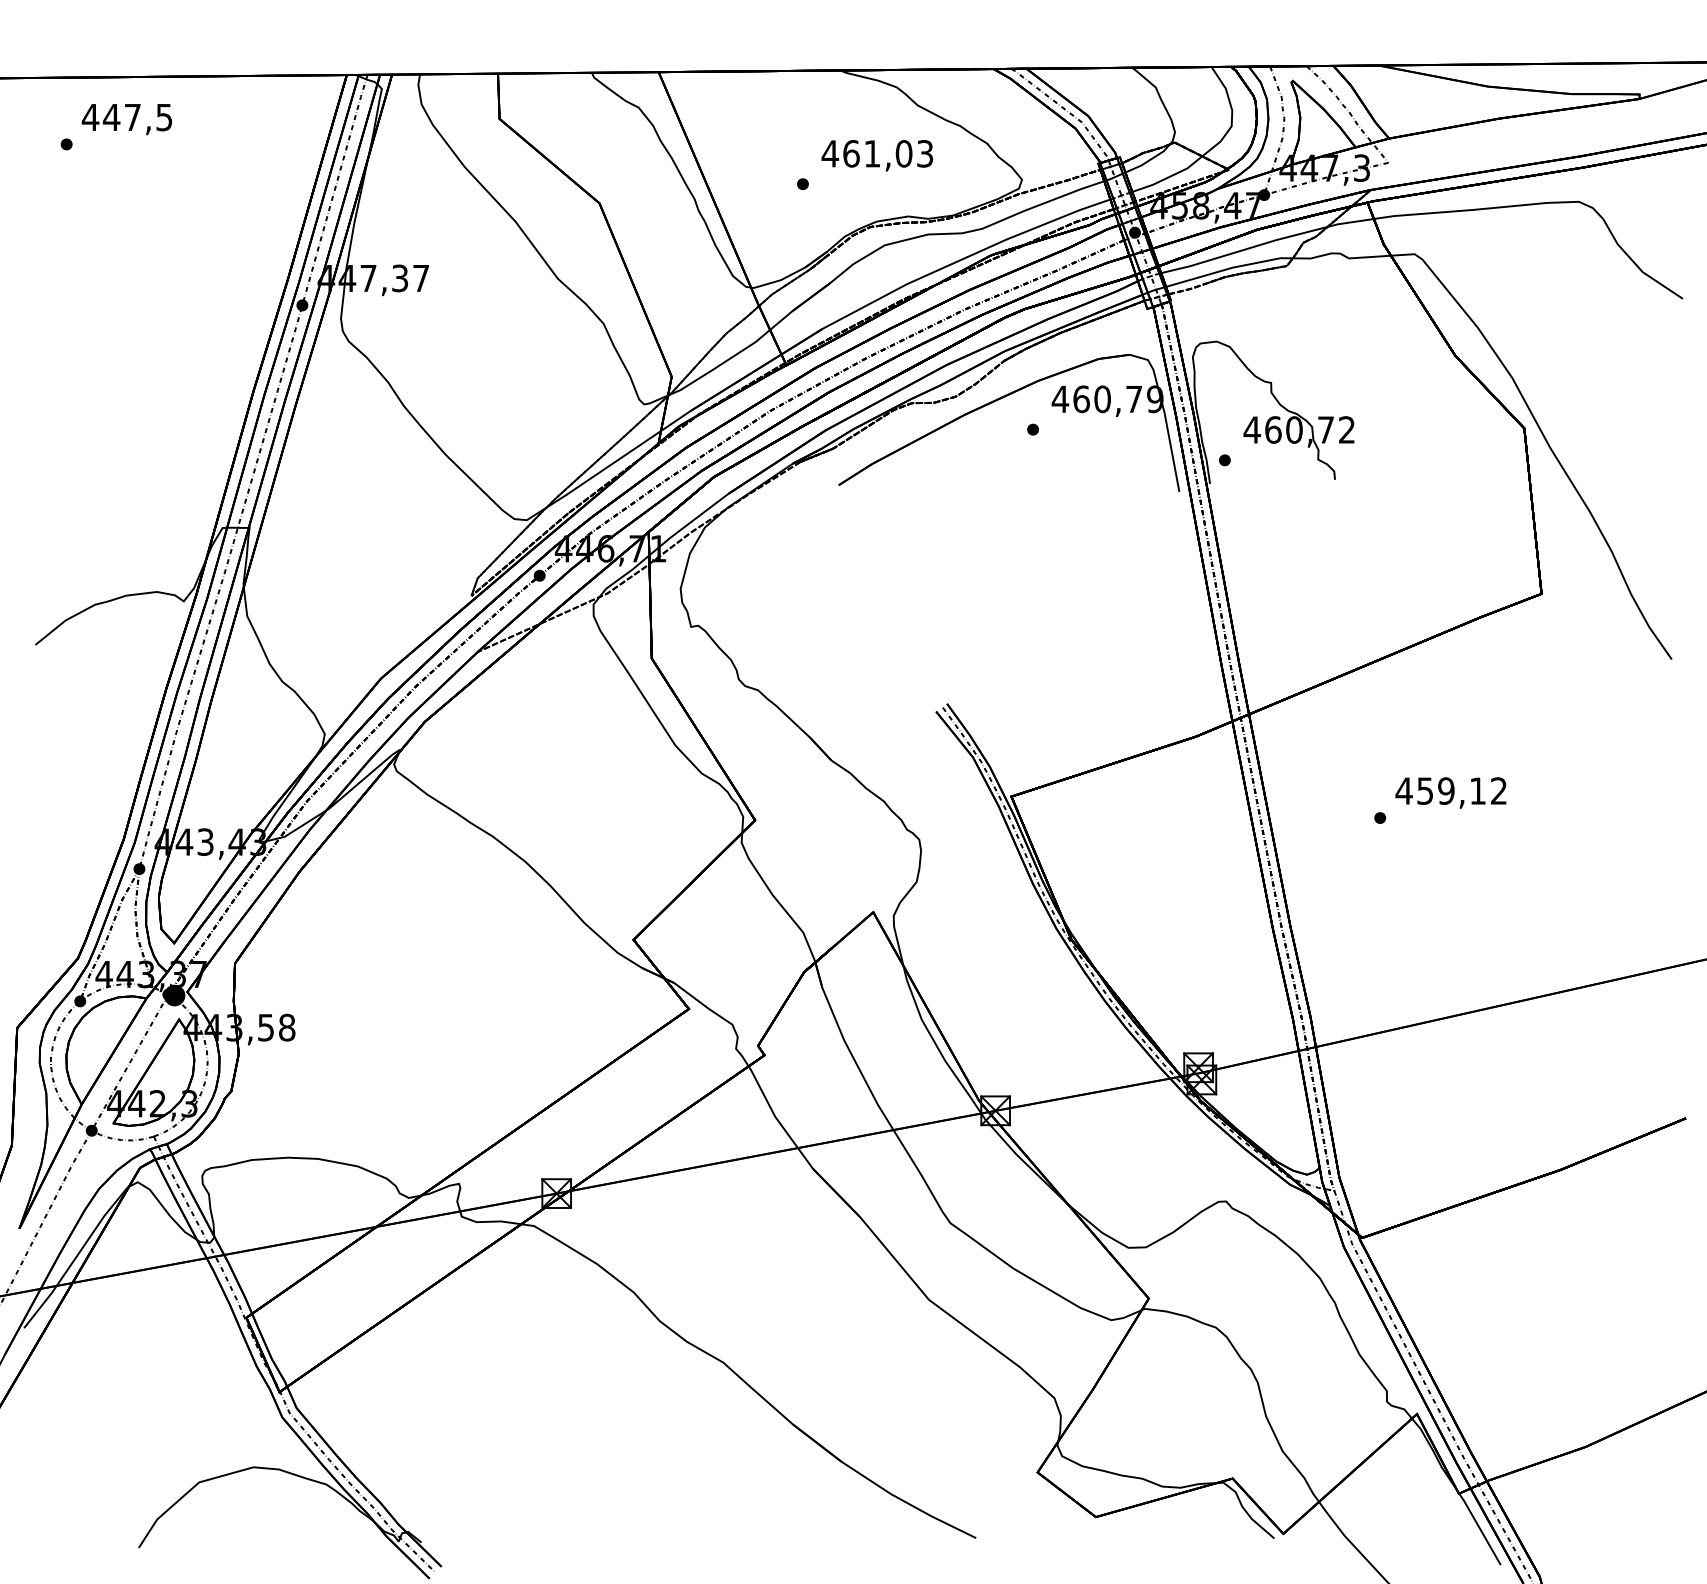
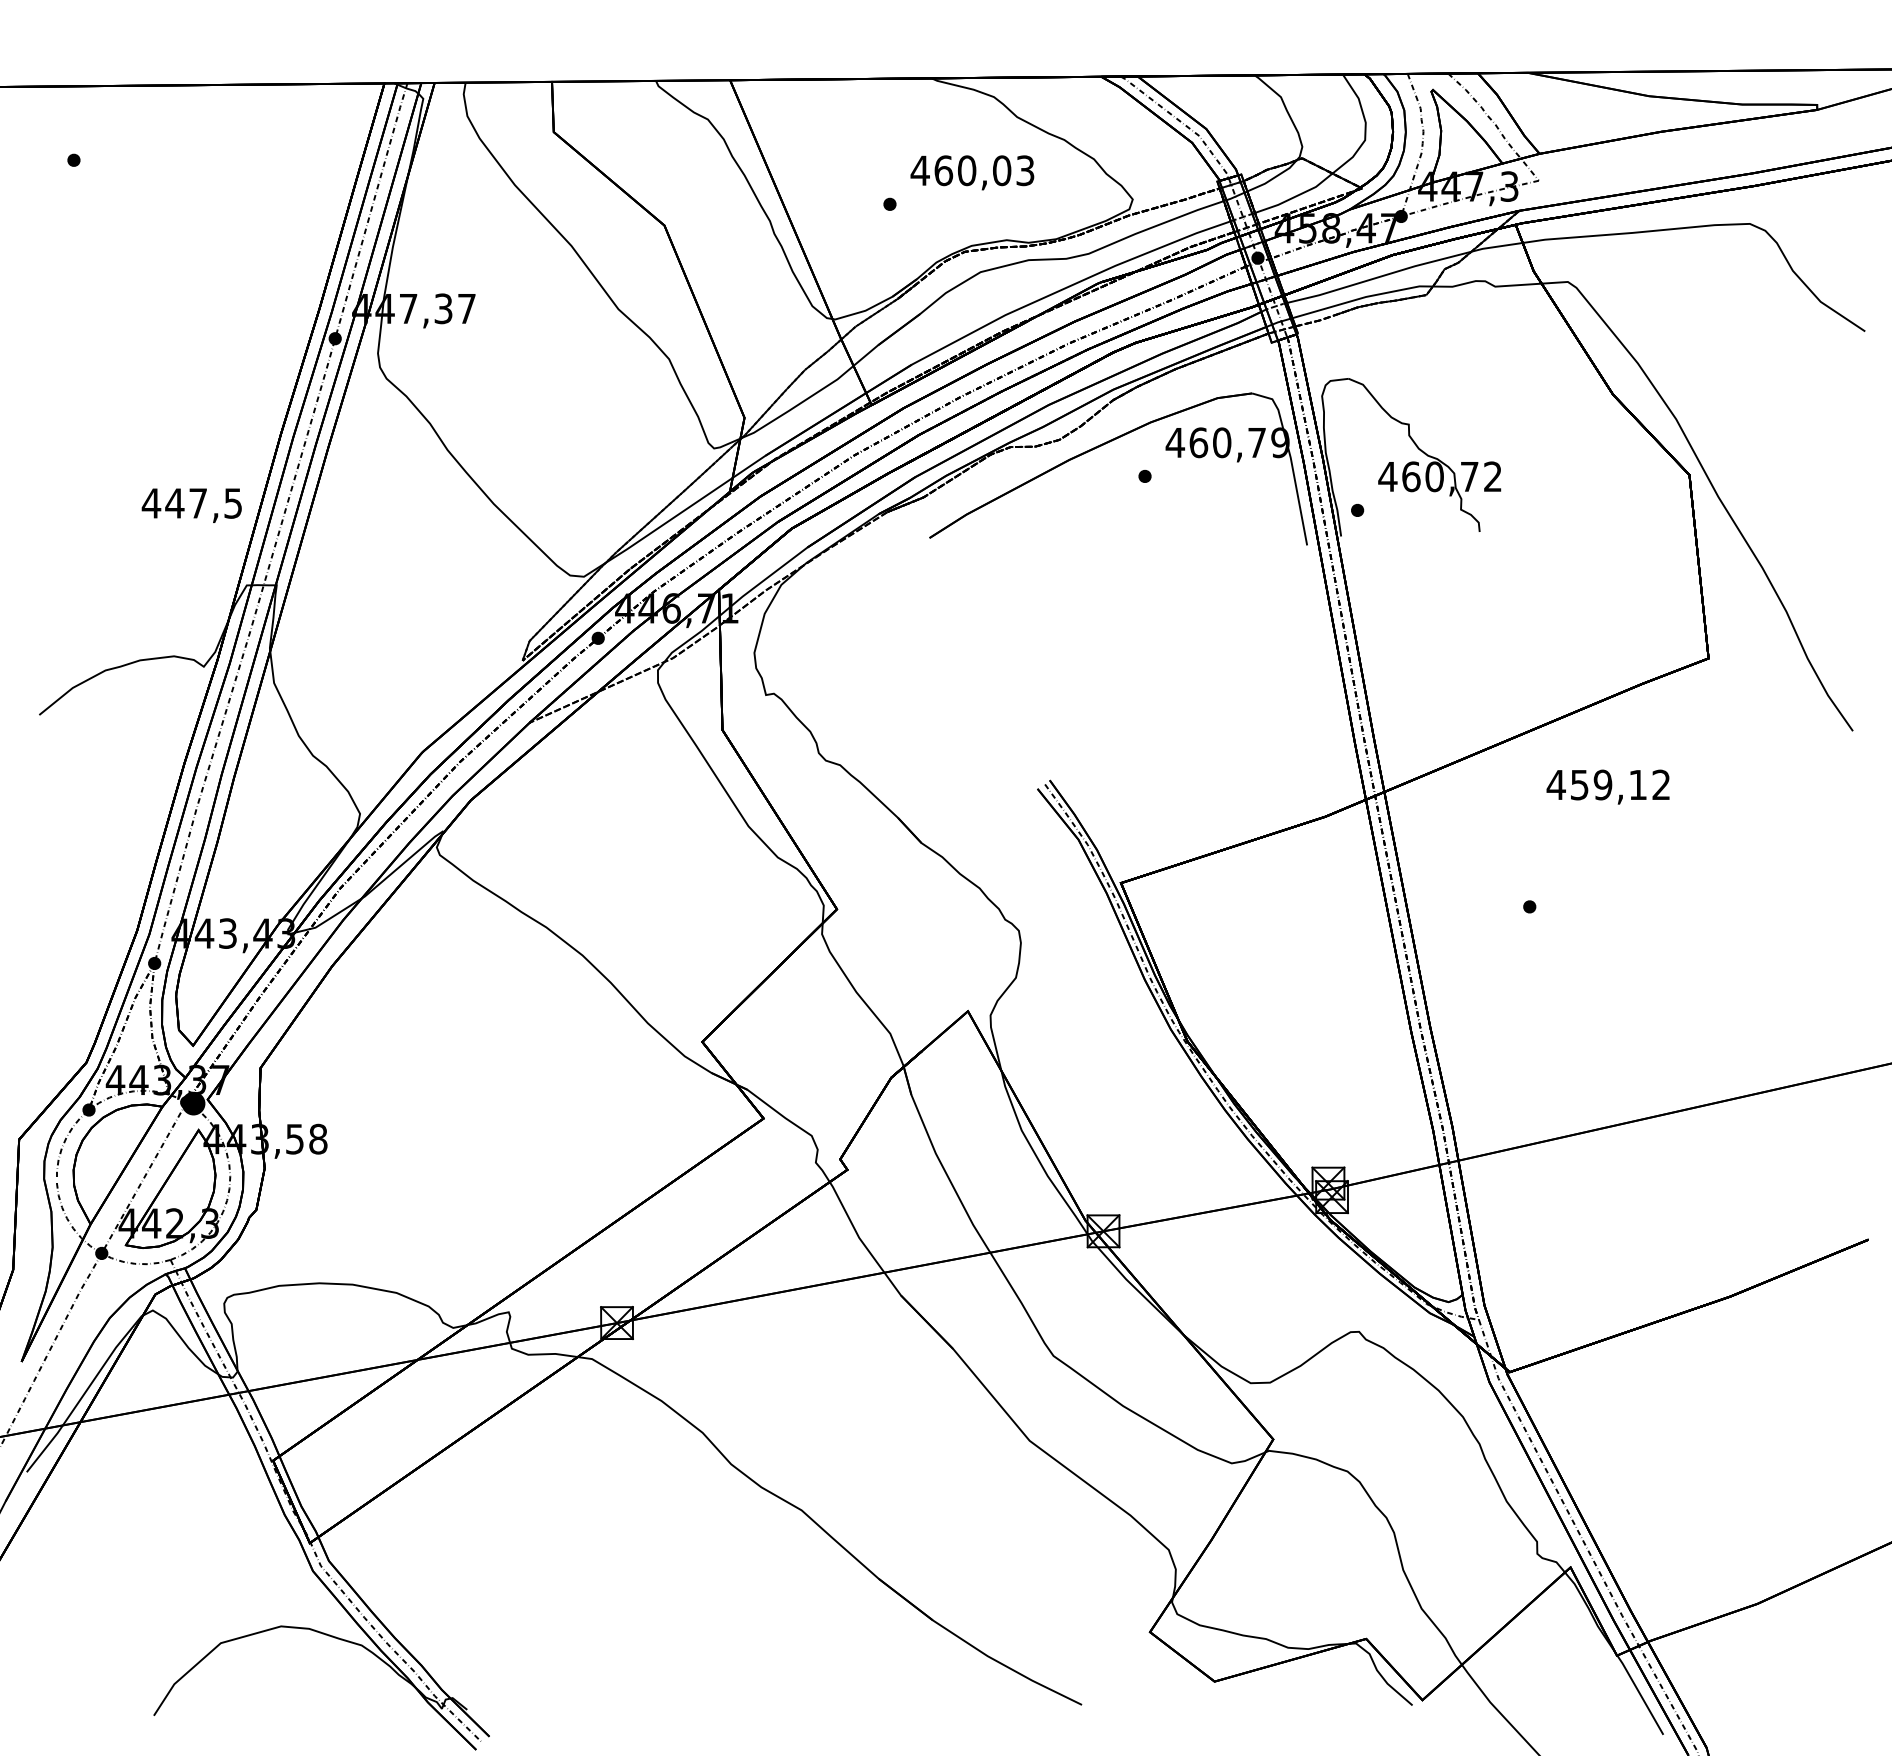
text: (126, 119) -> (191, 505), moved
text: (872, 153) -> (967, 170), 461,03 -> 460,03
text: (1450, 792) -> (1607, 786), moved

